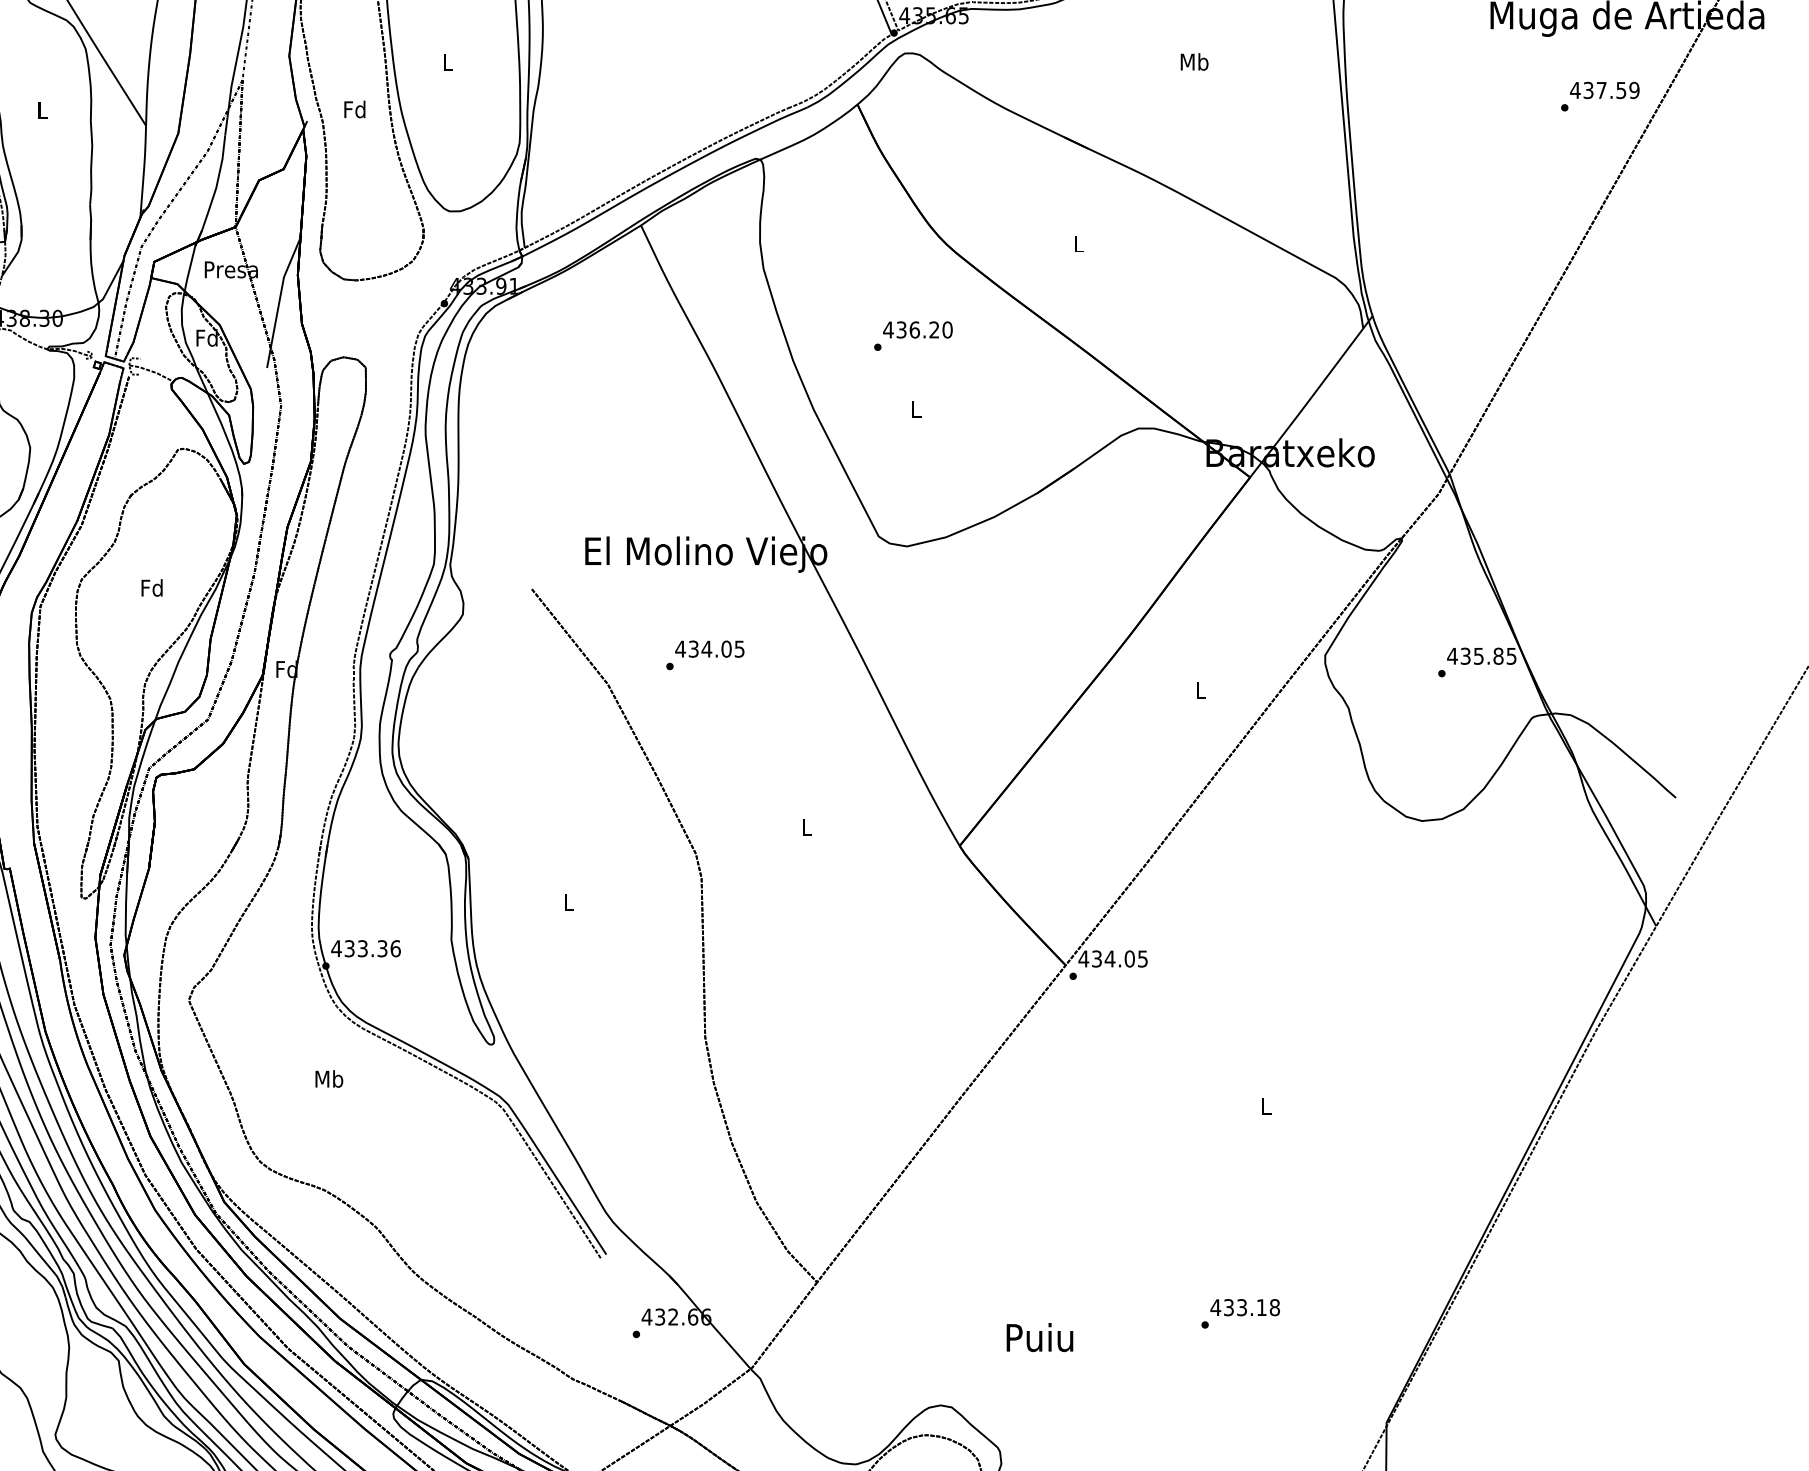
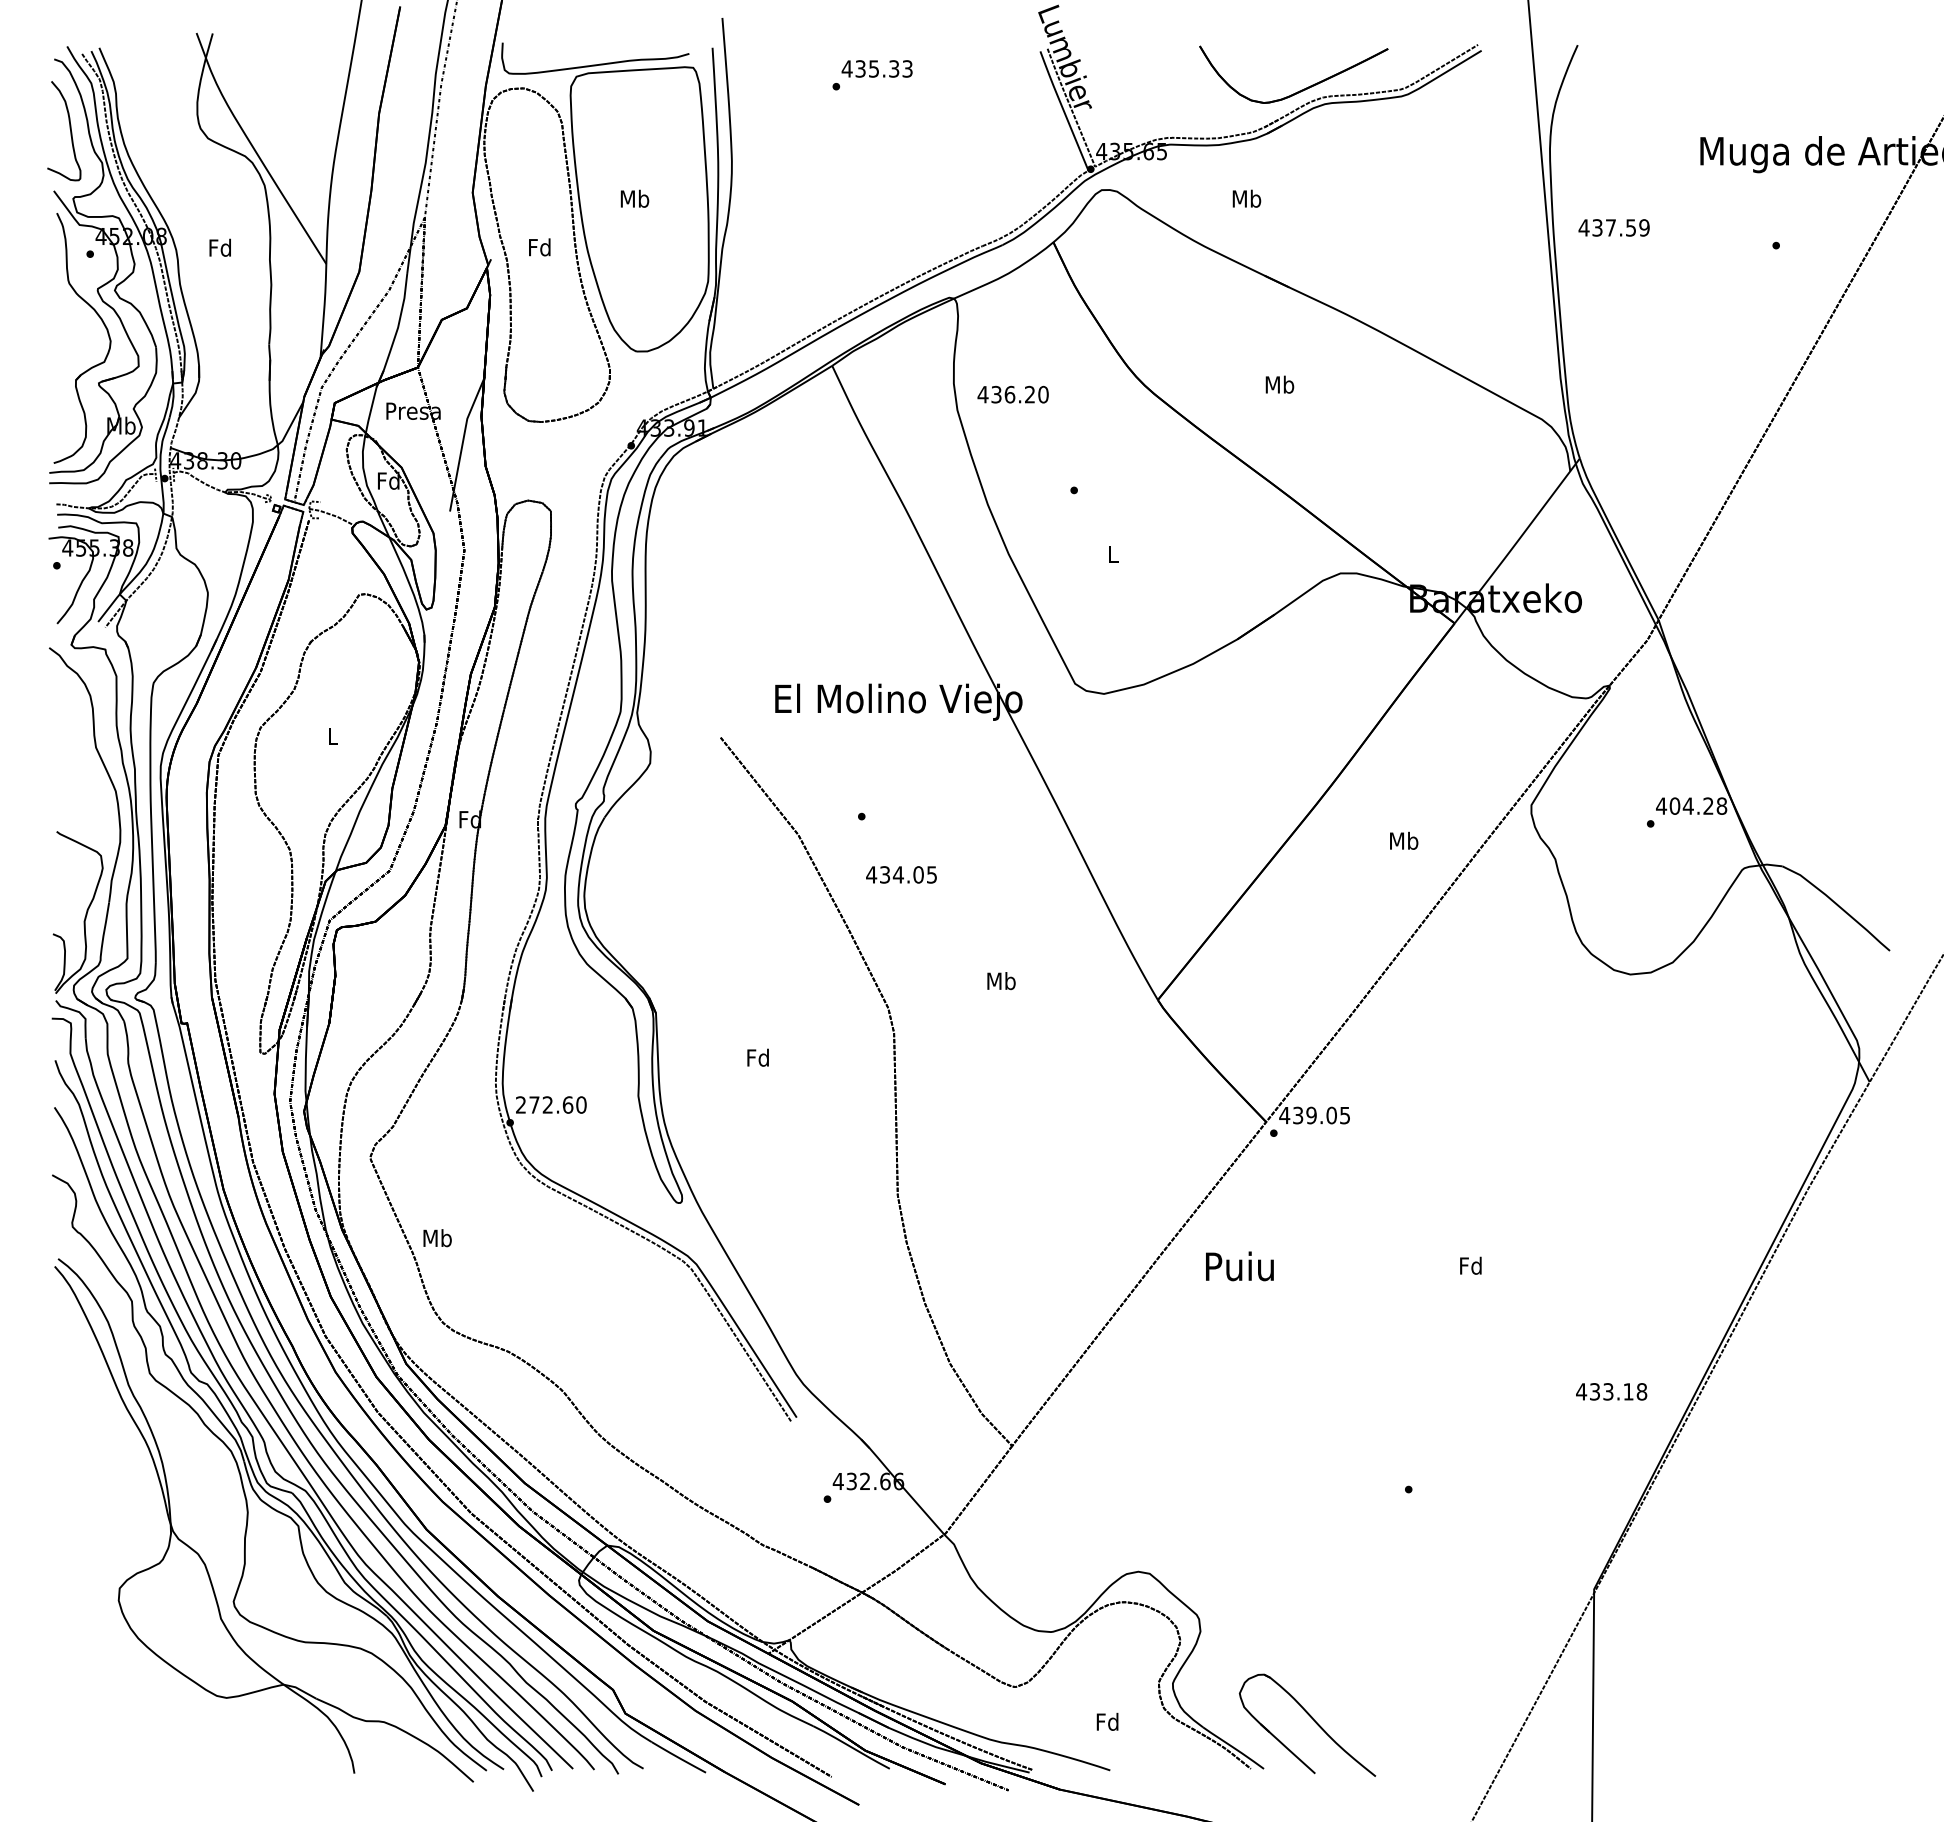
text: (447, 61) -> (634, 198), L -> Mb
text: (1194, 61) -> (1246, 198), moved
text: (1604, 90) -> (1613, 227), moved
text: (41, 109) -> (219, 247), L -> Fd
text: (1078, 243) -> (1279, 384), L -> Mb
text: (917, 329) -> (1012, 394), moved
text: (152, 588) -> (332, 736), Fd -> L
text: (709, 648) -> (901, 874), moved
text: (1488, 655) -> (1698, 805), 435.85 -> 404.28
text: (1201, 689) -> (1404, 840), L -> Mb
text: (806, 827) -> (1001, 981), L -> Mb
text: (567, 902) -> (757, 1057), L -> Fd
text: (365, 948) -> (550, 1104), 433.36 -> 272.60
text: (1110, 958) -> (1311, 1115), 434.05 -> 439.05
text: (329, 1079) -> (437, 1238), moved
text: (1265, 1105) -> (1470, 1265), L -> Fd
text: (1245, 1307) -> (1611, 1391), moved
text: (1039, 1337) -> (1239, 1266), moved

